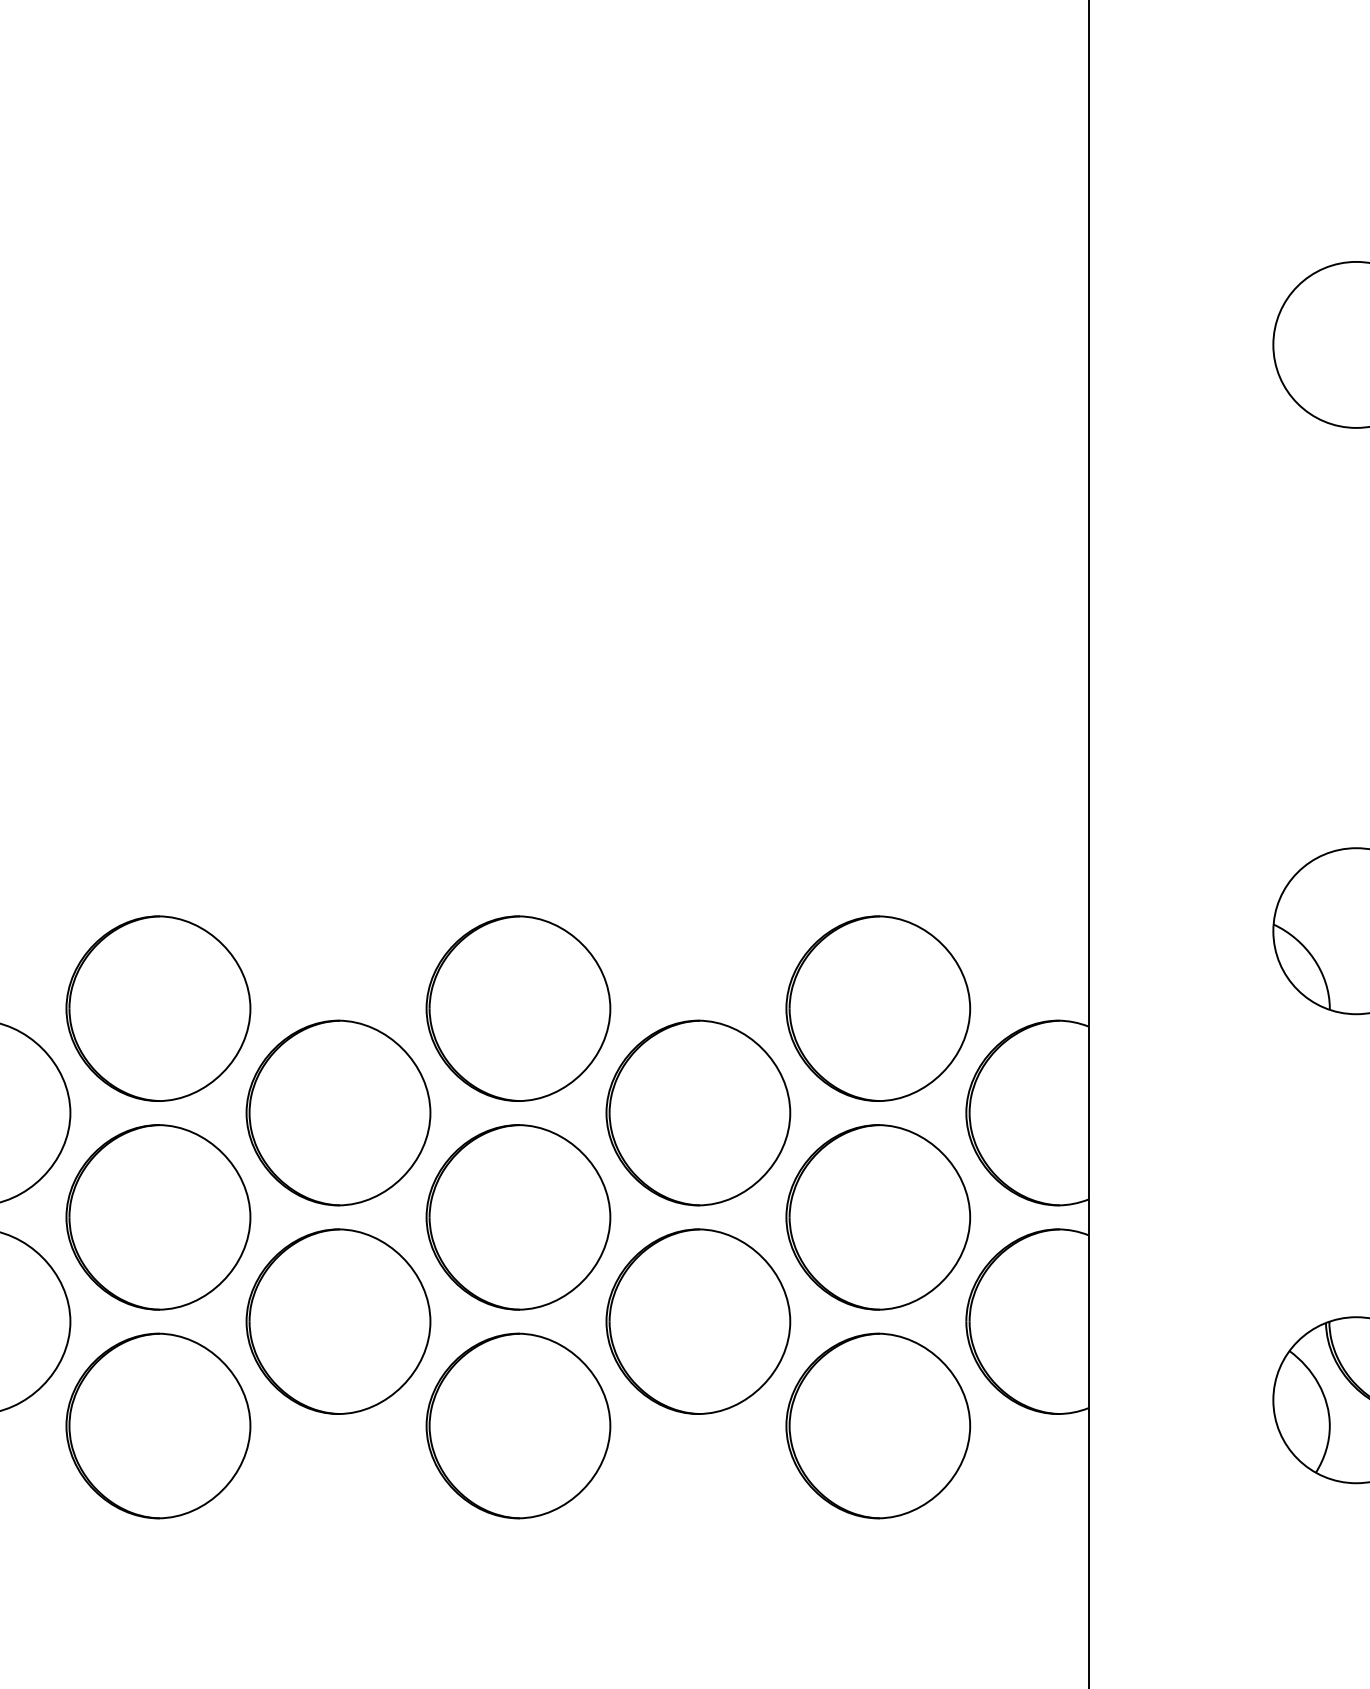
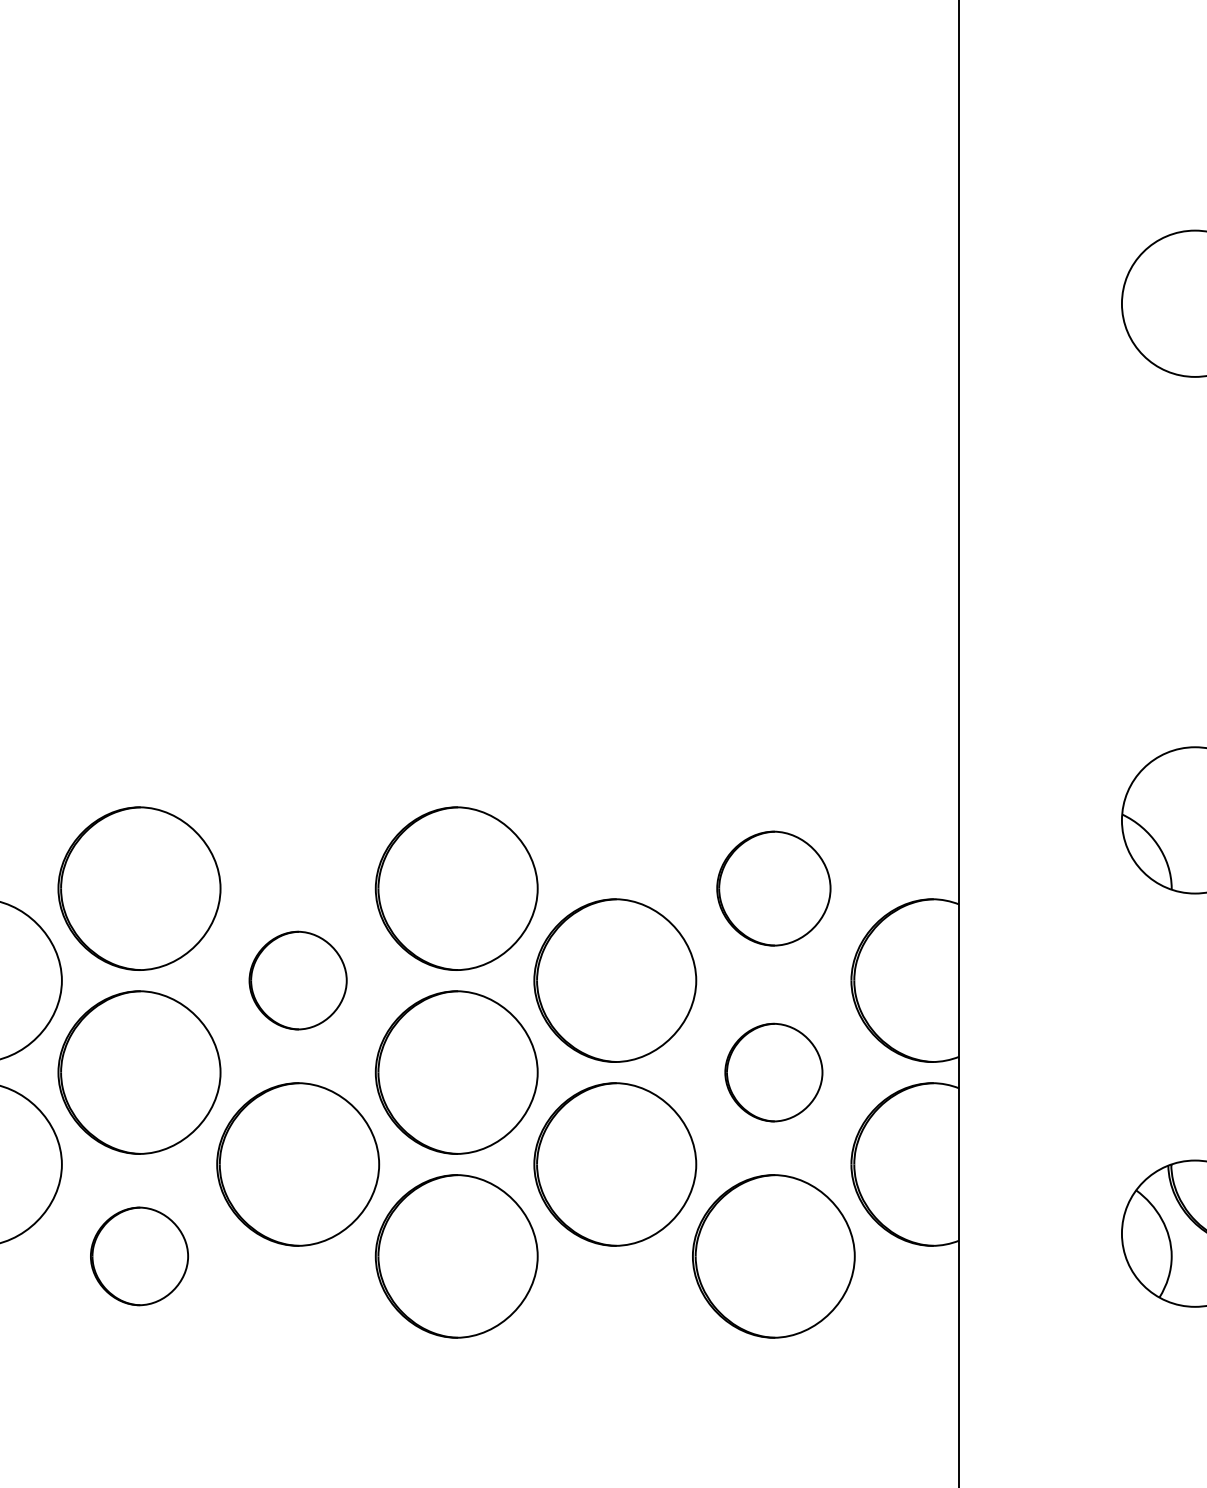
part: (878, 1008) -> (774, 888), size x0.7
part: (338, 1112) -> (298, 980), size x0.6
part: (878, 1217) -> (774, 1072), size x0.6
part: (158, 1425) -> (139, 1255), size x0.6

